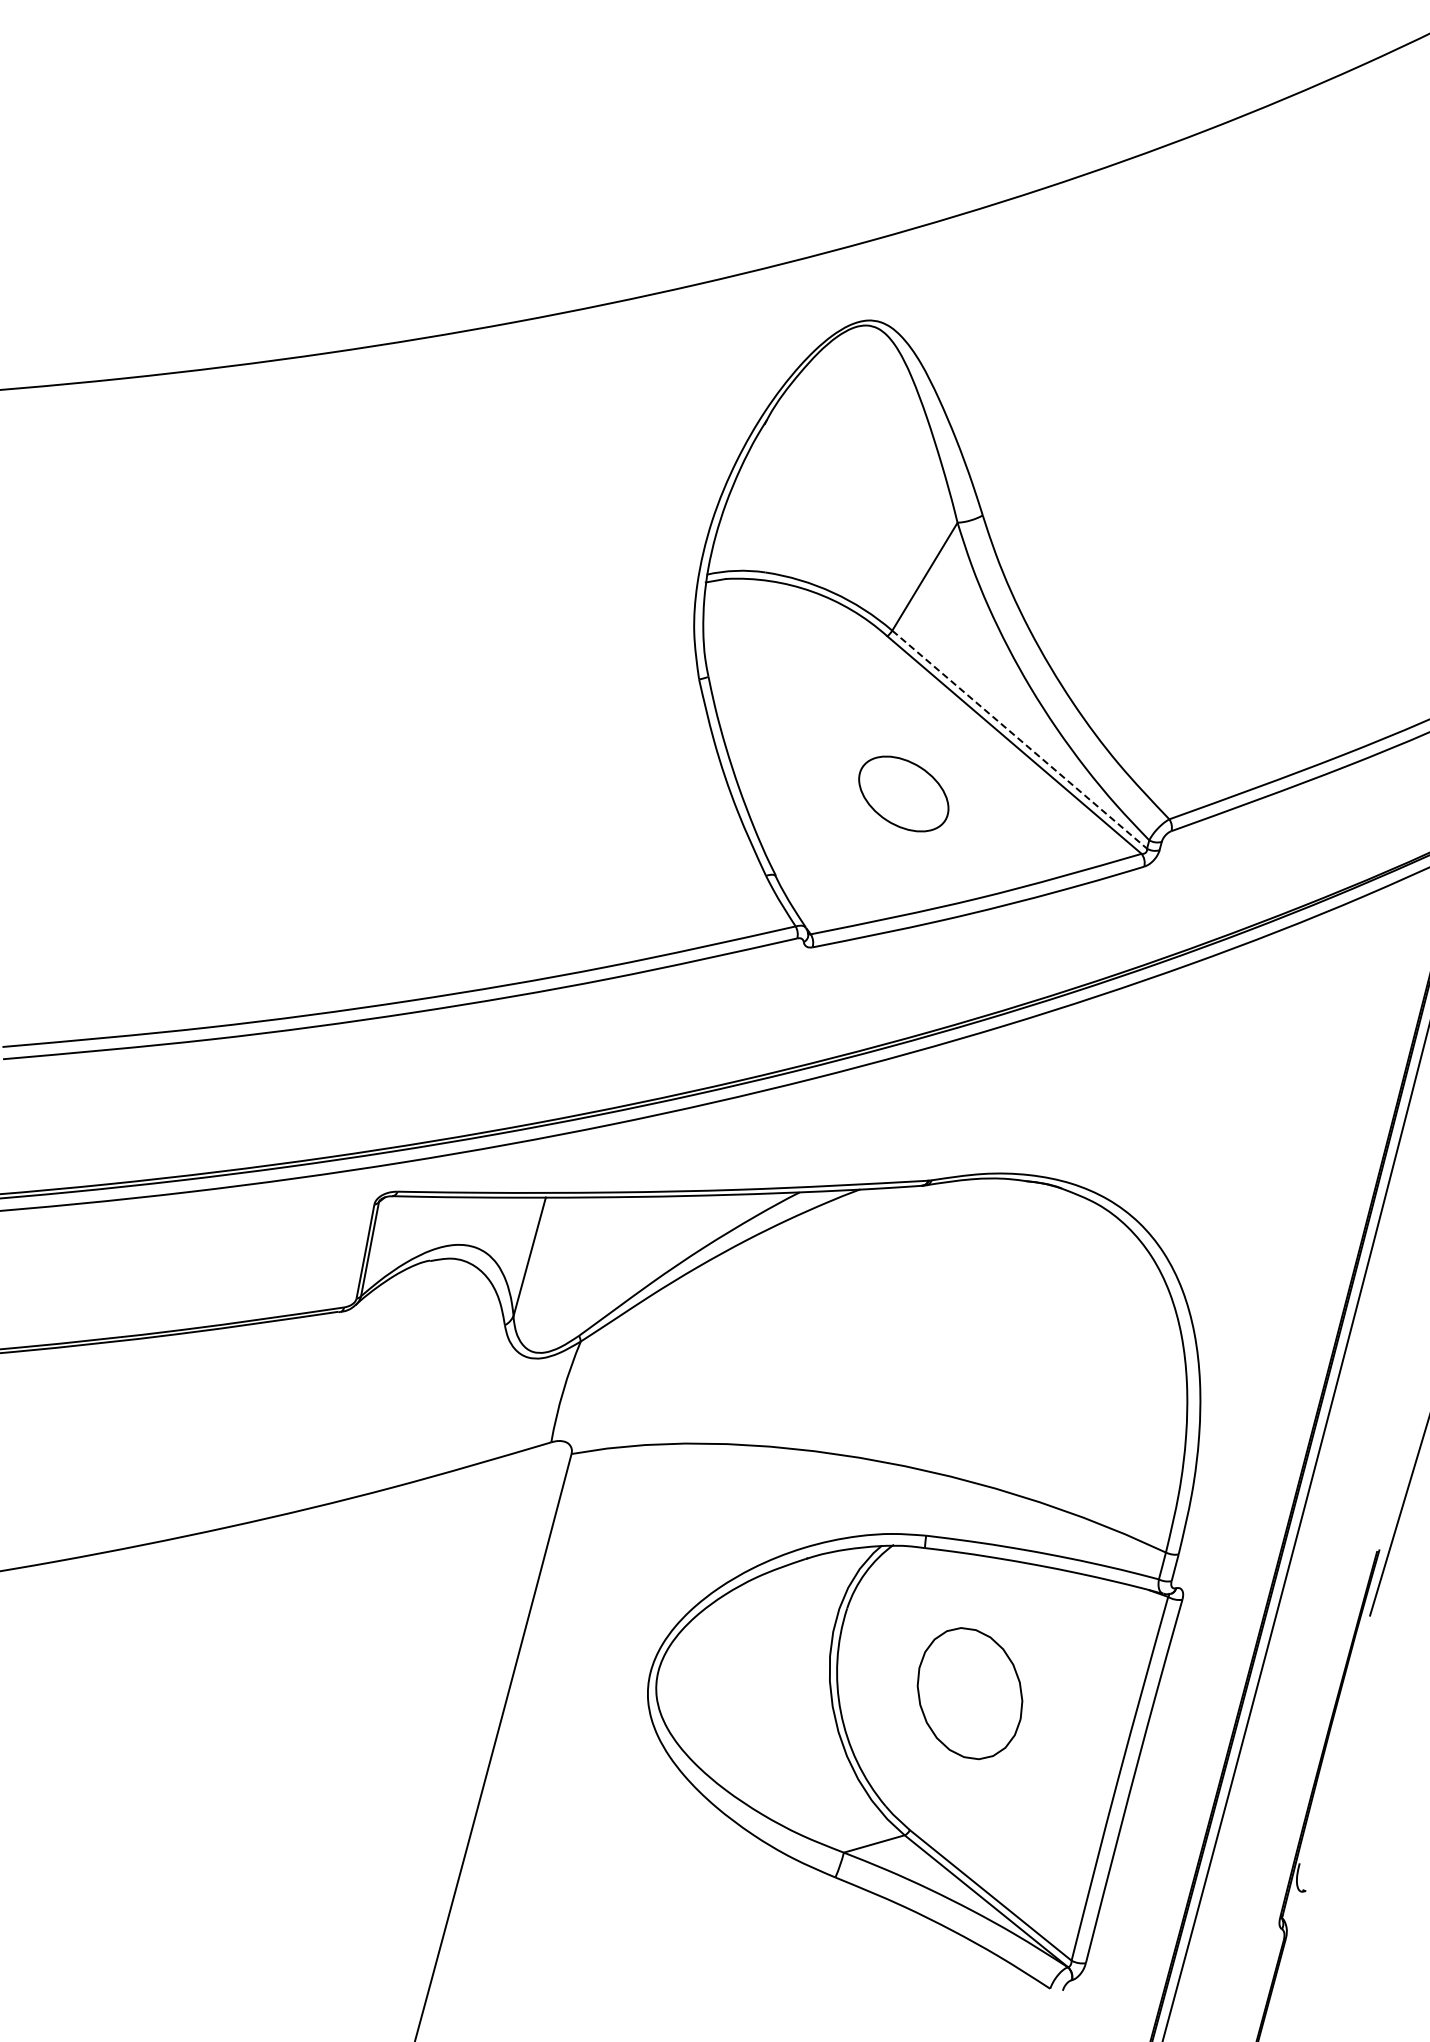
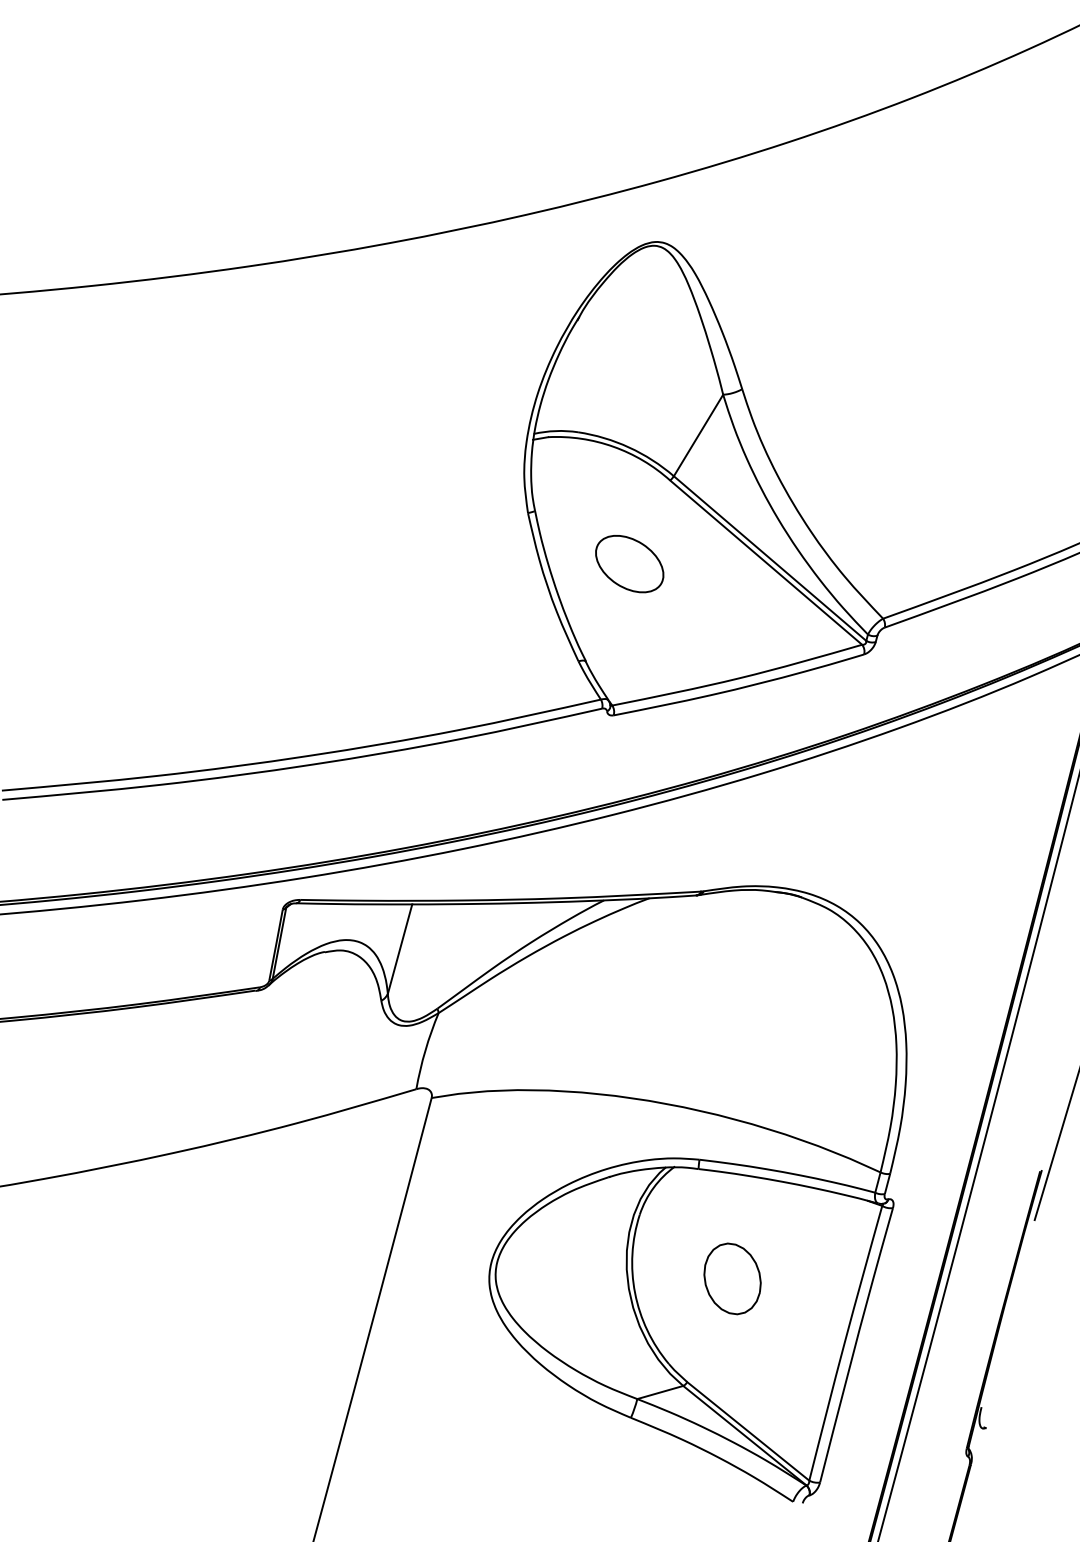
line: (1019, 739) -> (769, 558), dashed -> solid
part: (903, 793) -> (629, 563), moved
part: (969, 1693) -> (732, 1278), size x0.71

